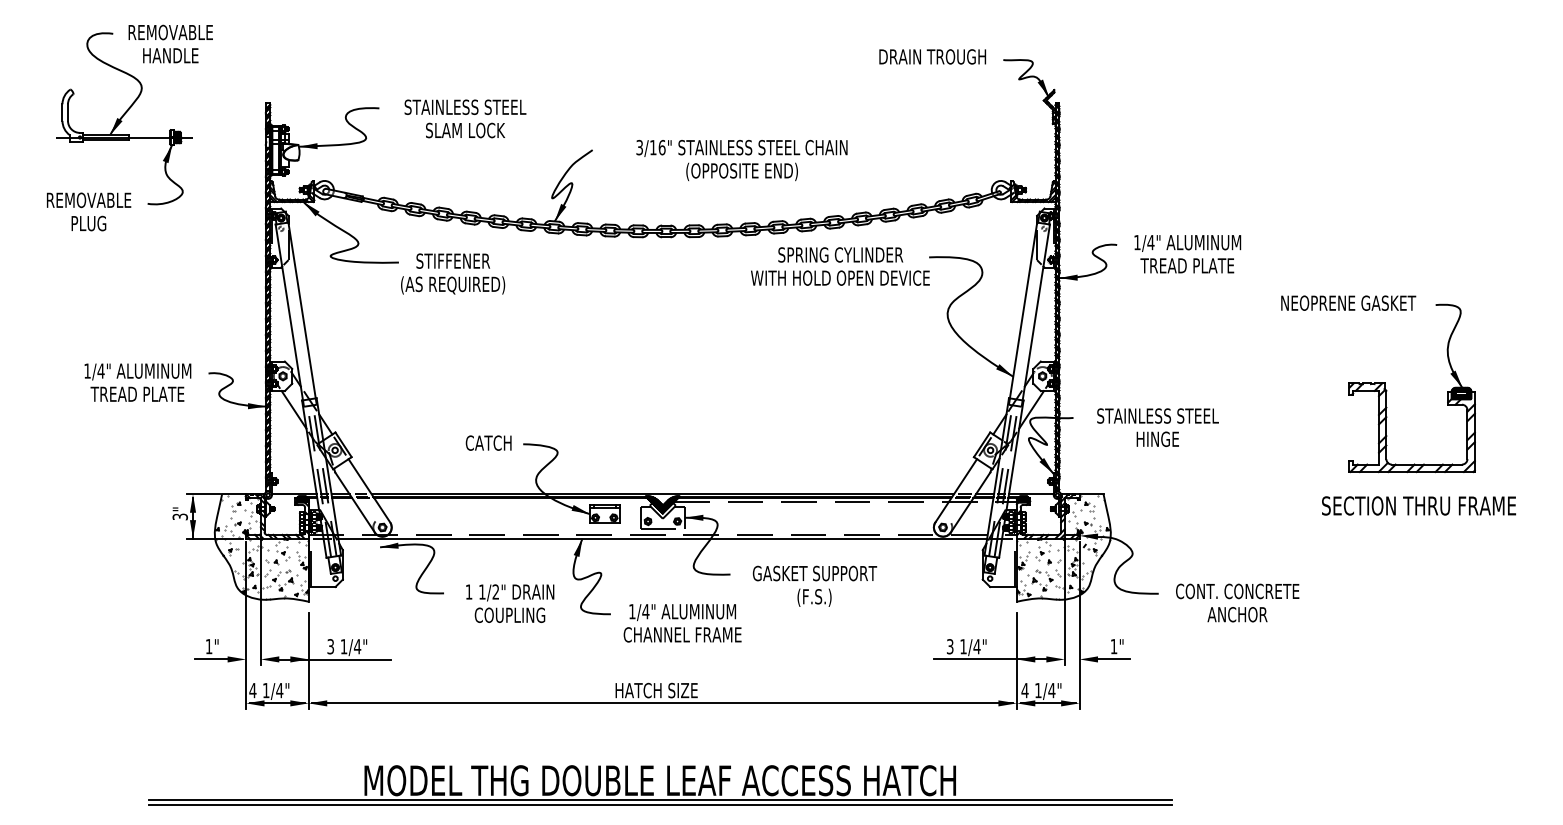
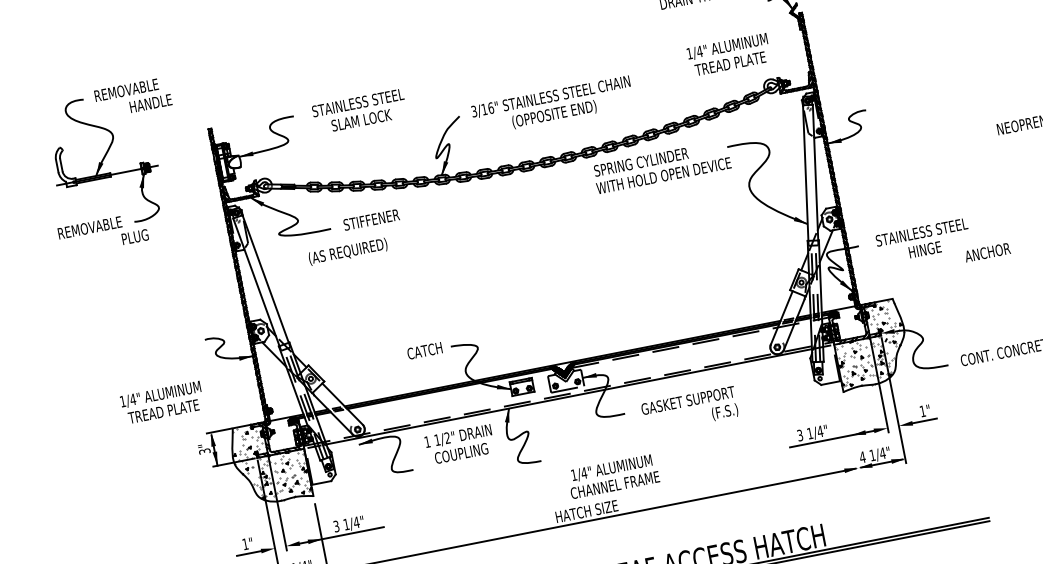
text: (170, 55) -> (150, 103), moved
text: (741, 160) -> (552, 106), moved
text: (88, 223) -> (134, 237), moved
text: (840, 254) -> (640, 161), moved
text: (1187, 254) -> (728, 55), moved
text: (453, 285) -> (348, 251), moved
text: (137, 382) -> (161, 402), moved
text: (814, 597) -> (725, 411), moved
text: (510, 603) -> (460, 444), moved
text: (1237, 614) -> (987, 252), moved
text: (682, 623) -> (613, 476), moved
line: (1016, 660) -> (851, 436), removed

